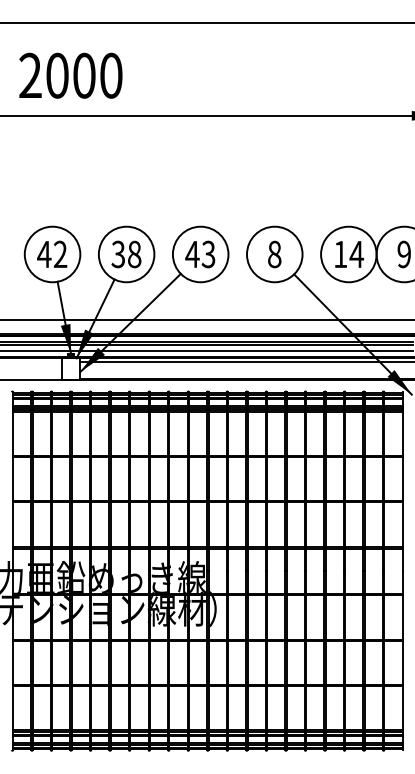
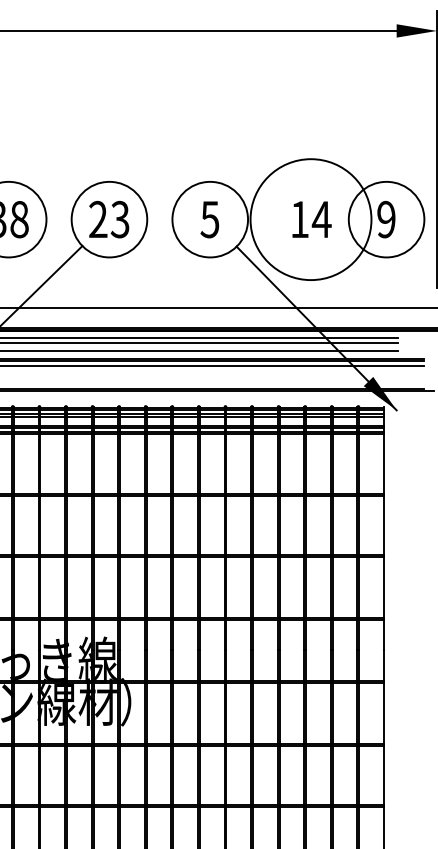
text: (192, 253) -> (98, 218), 43 -> 23
text: (274, 254) -> (209, 219), 8 -> 5
circle: (348, 254) -> (310, 219), size x1.6

